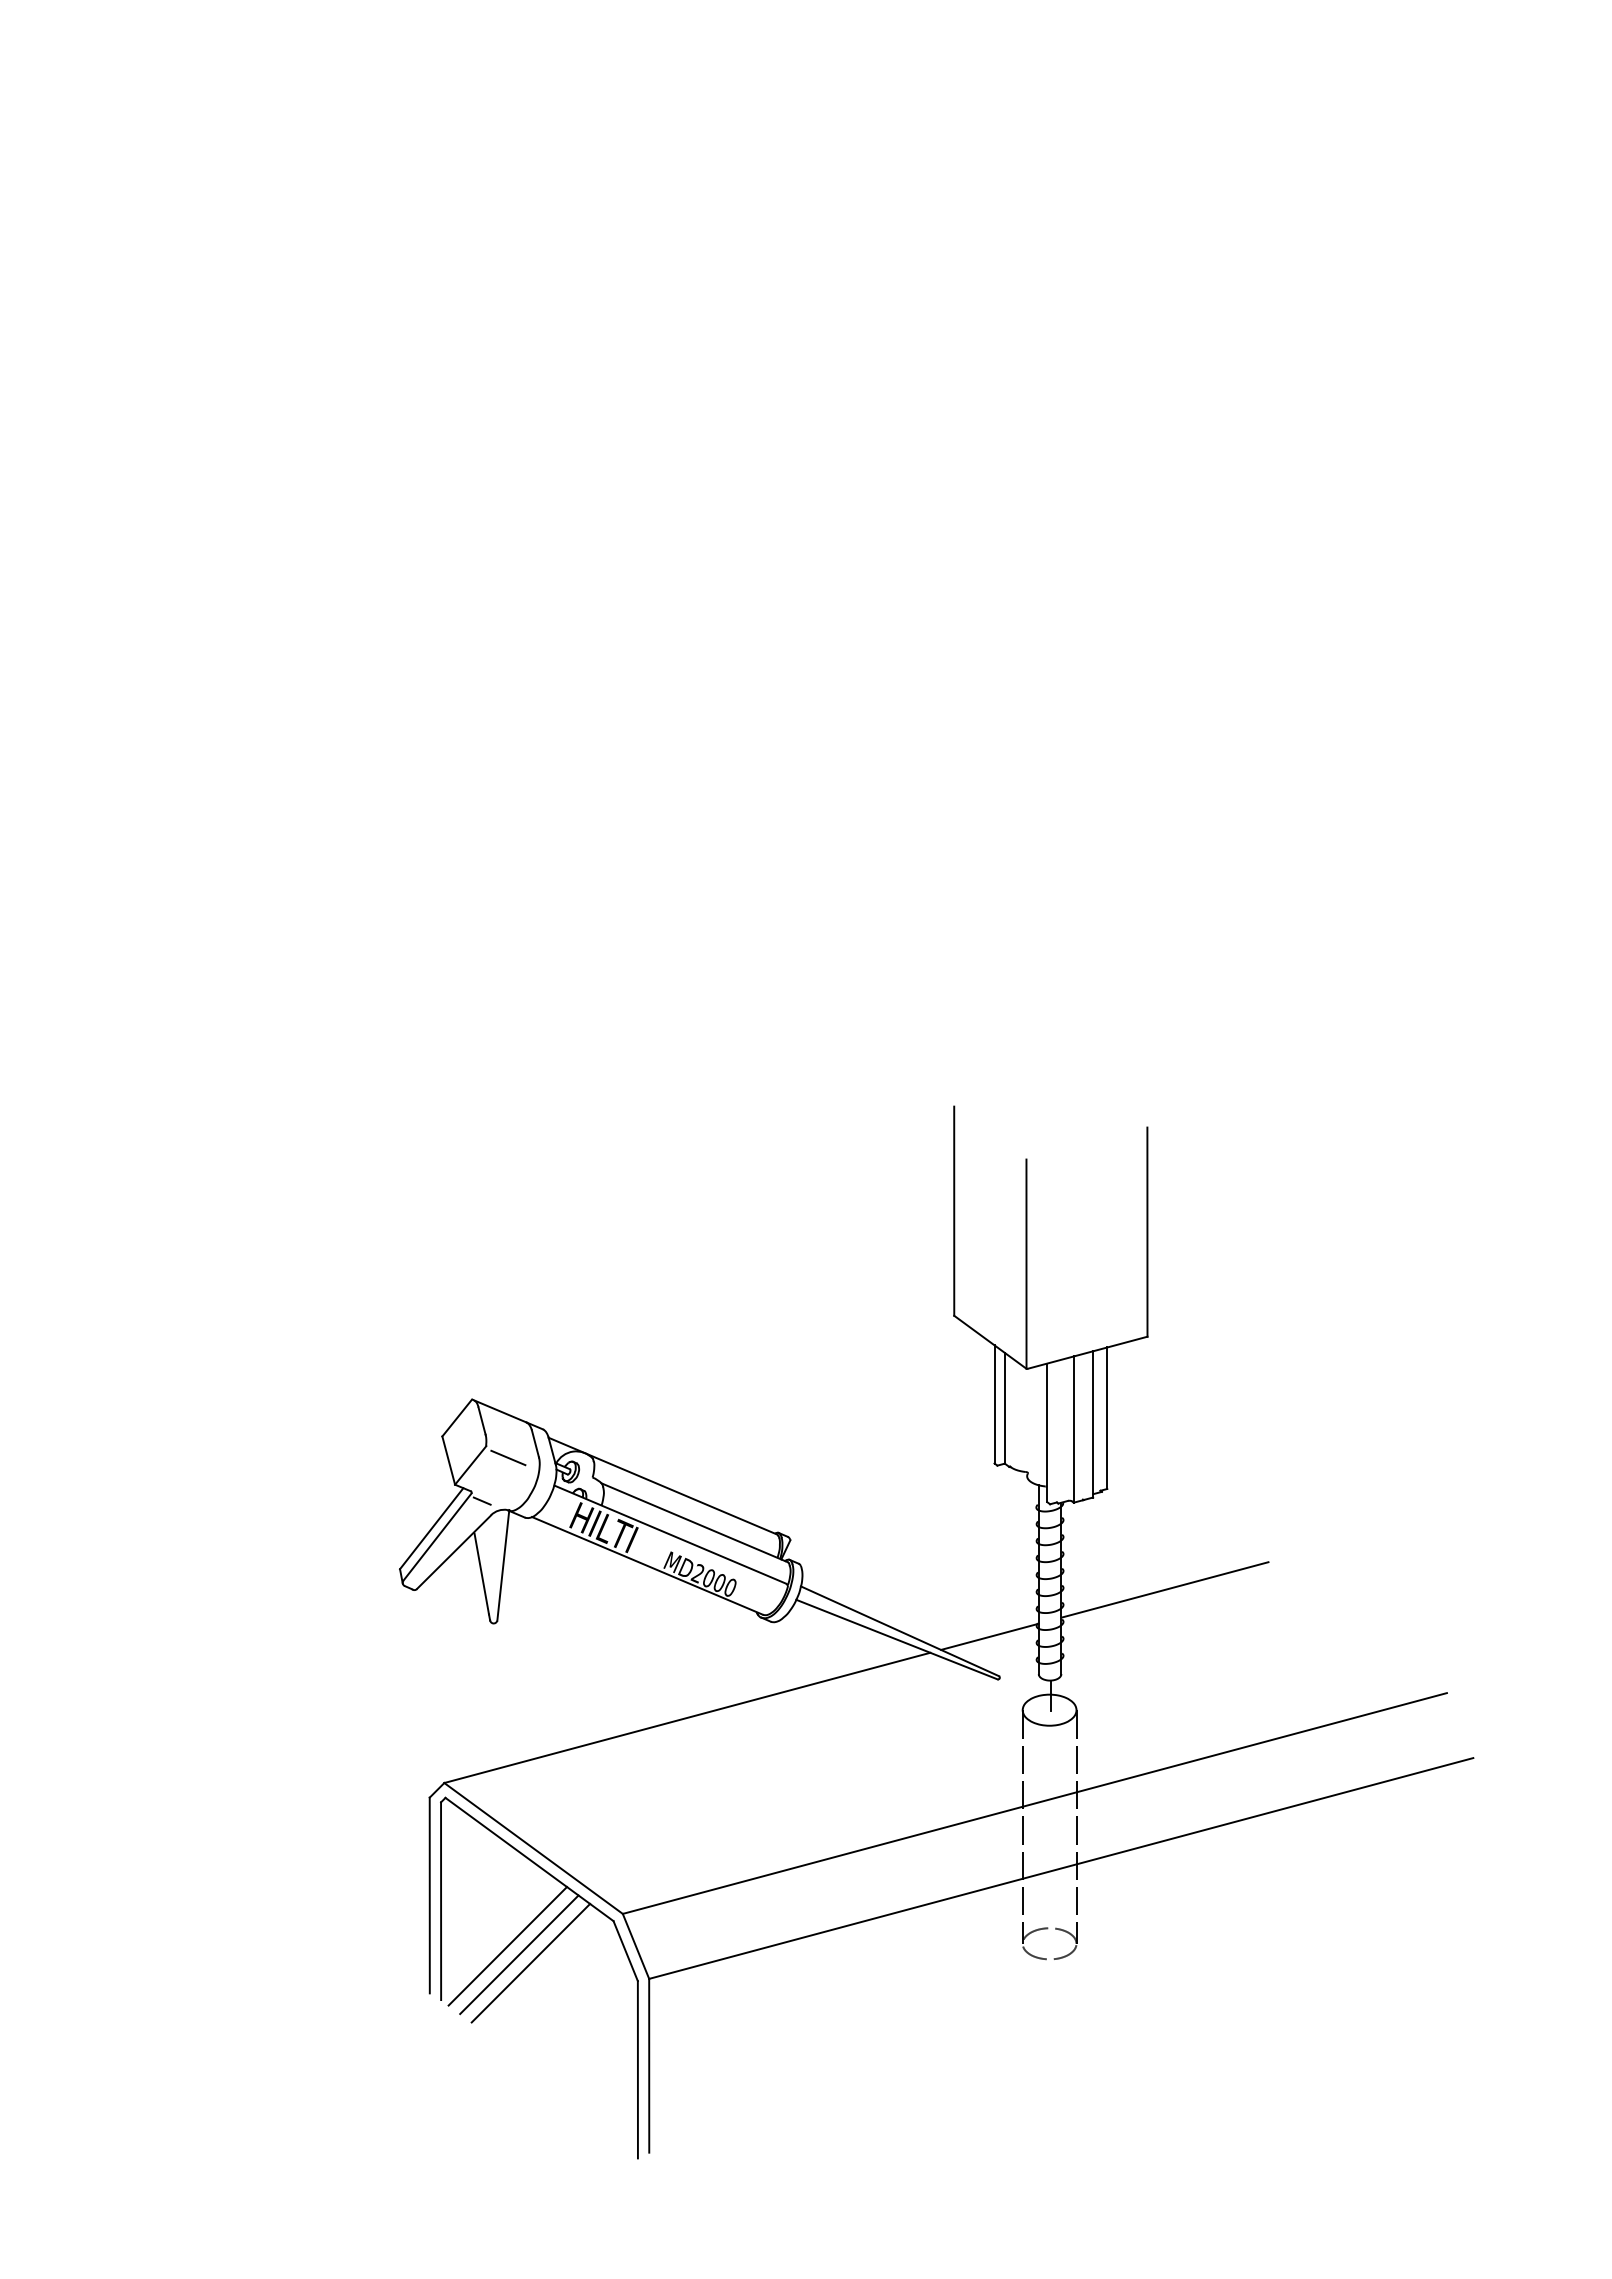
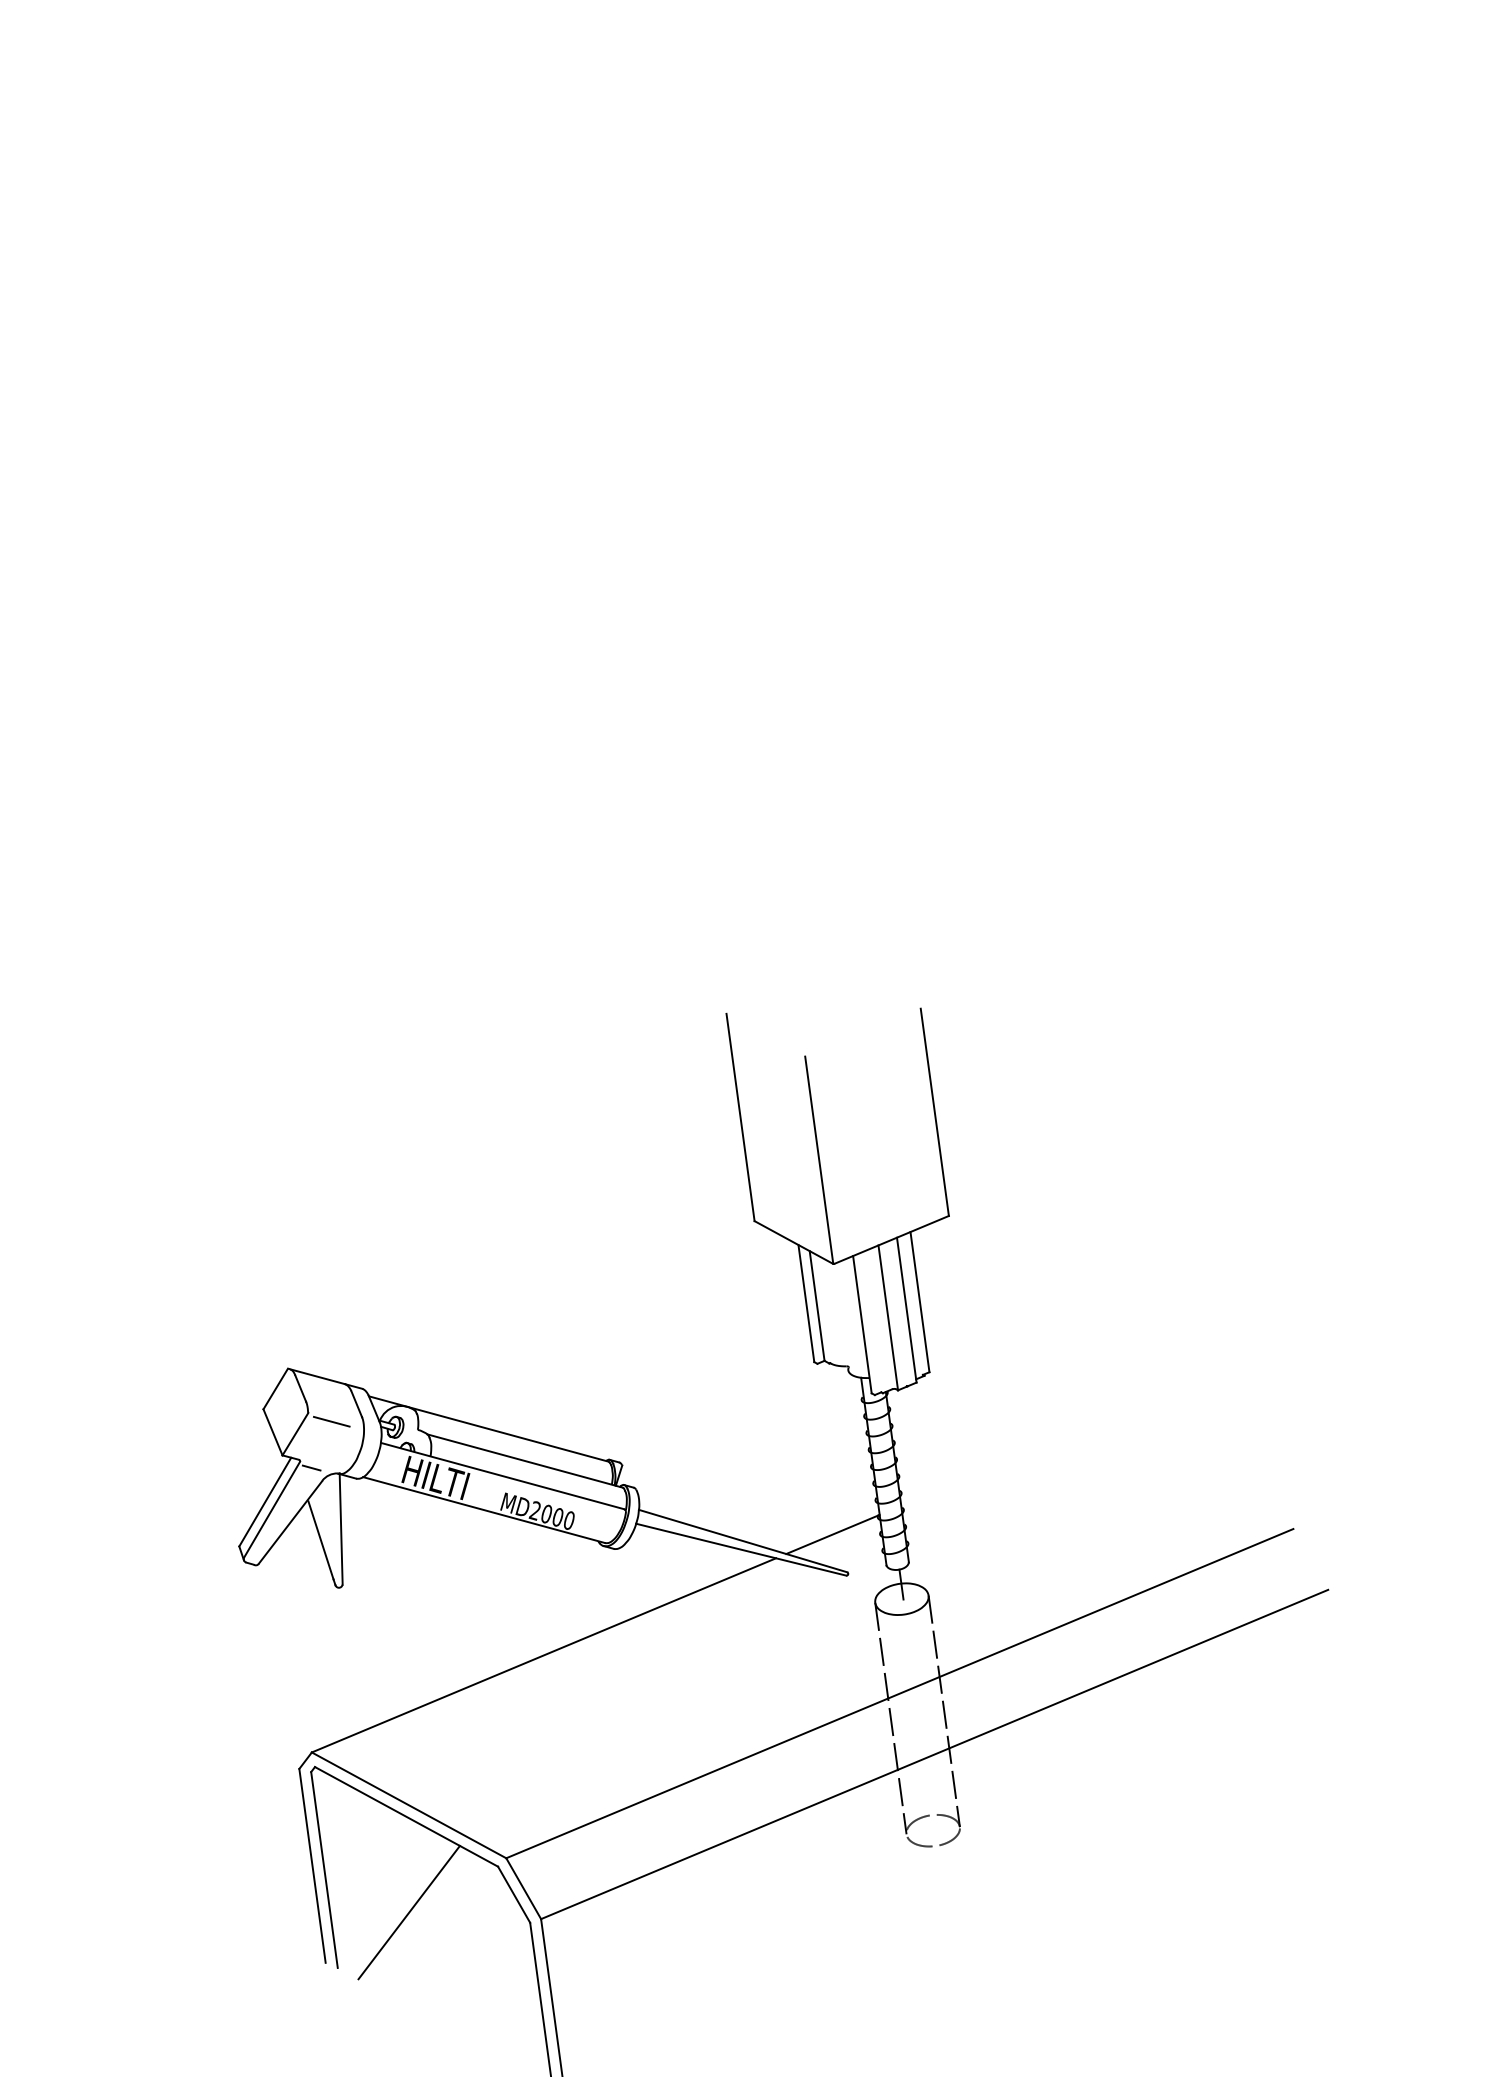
line: (1165, 1589) -> (1000, 1464), removed
line: (507, 1946) -> (396, 1906), removed
line: (530, 1962) -> (421, 1918), removed

